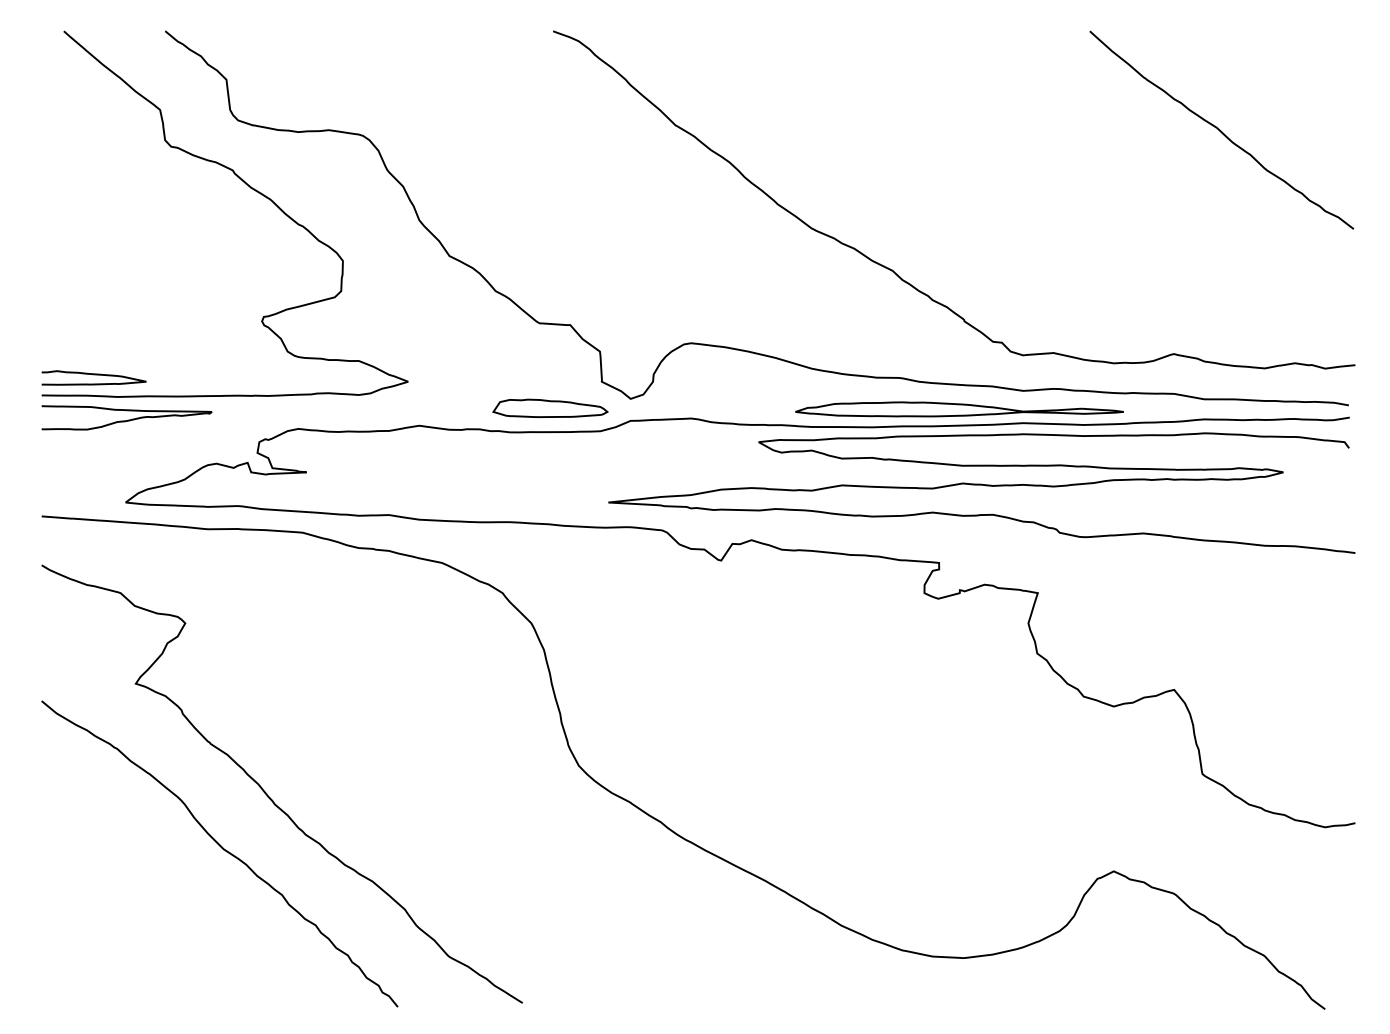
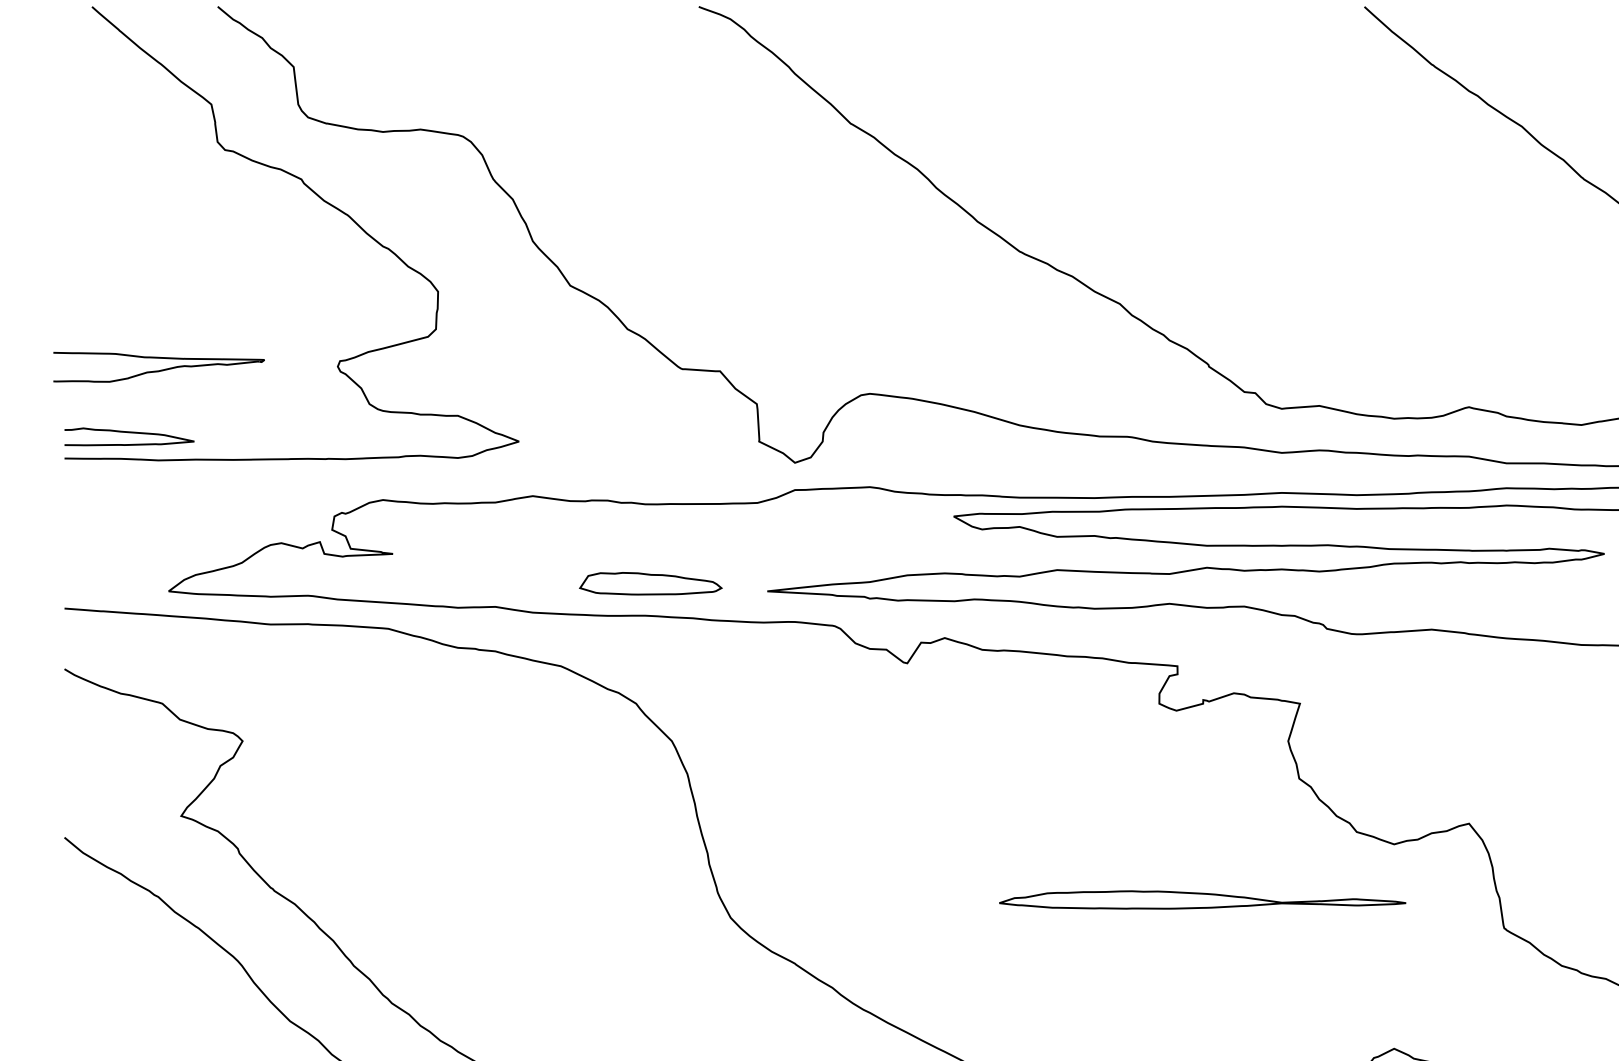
part: (550, 407) -> (650, 582), moved
part: (959, 409) -> (1202, 900), moved
part: (126, 417) -> (158, 366), moved

